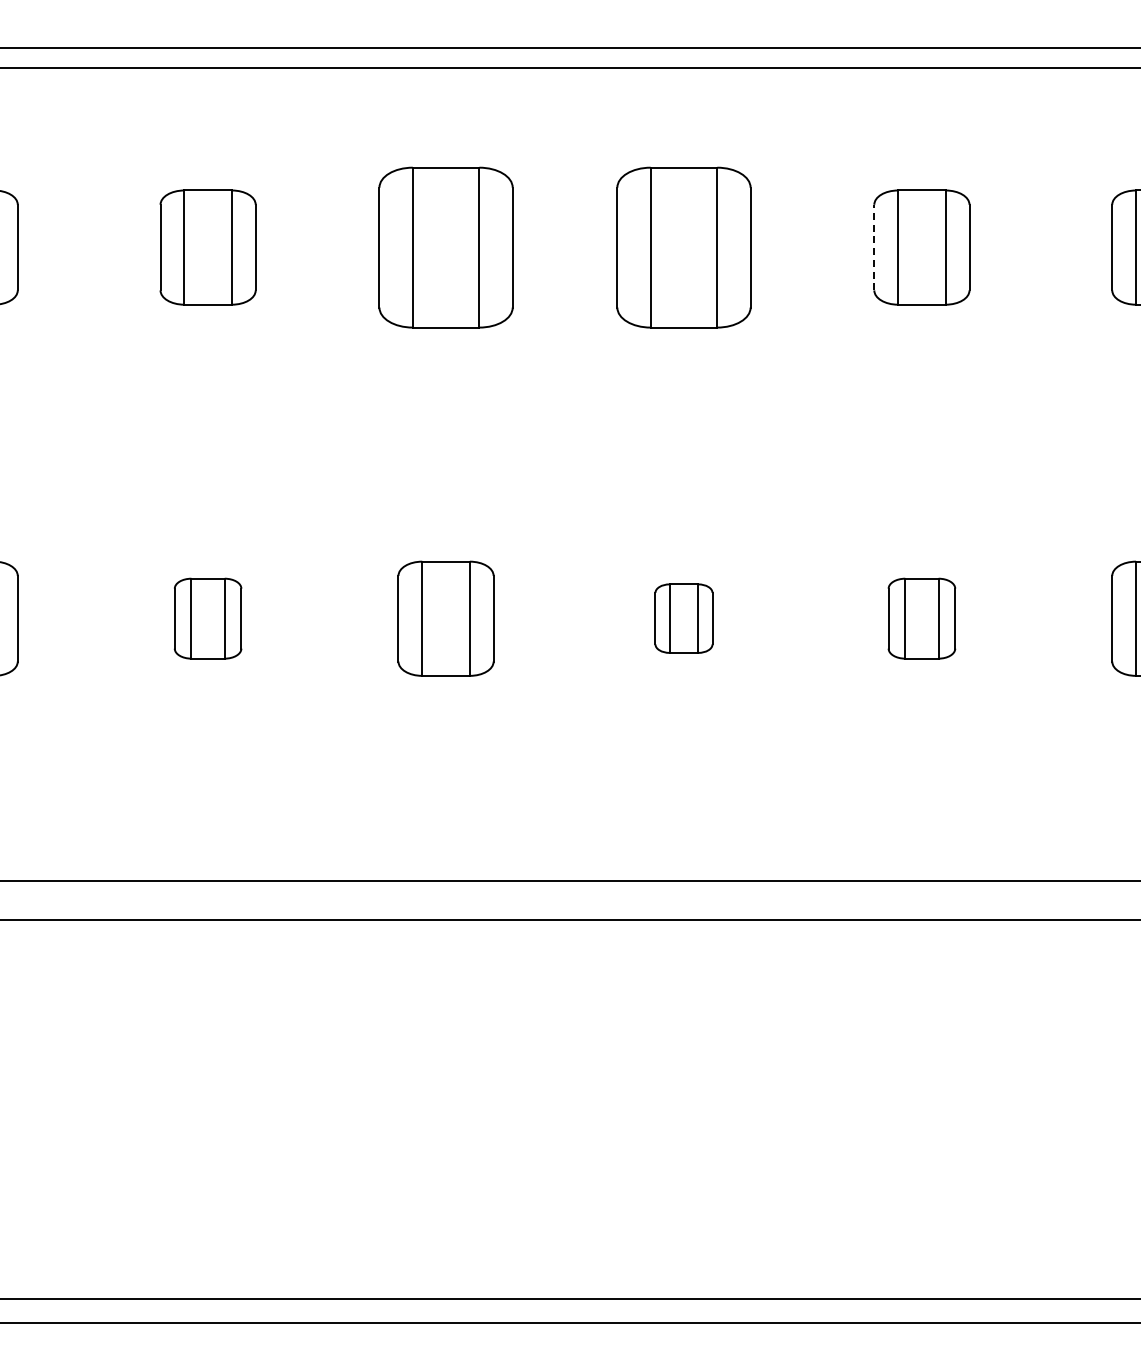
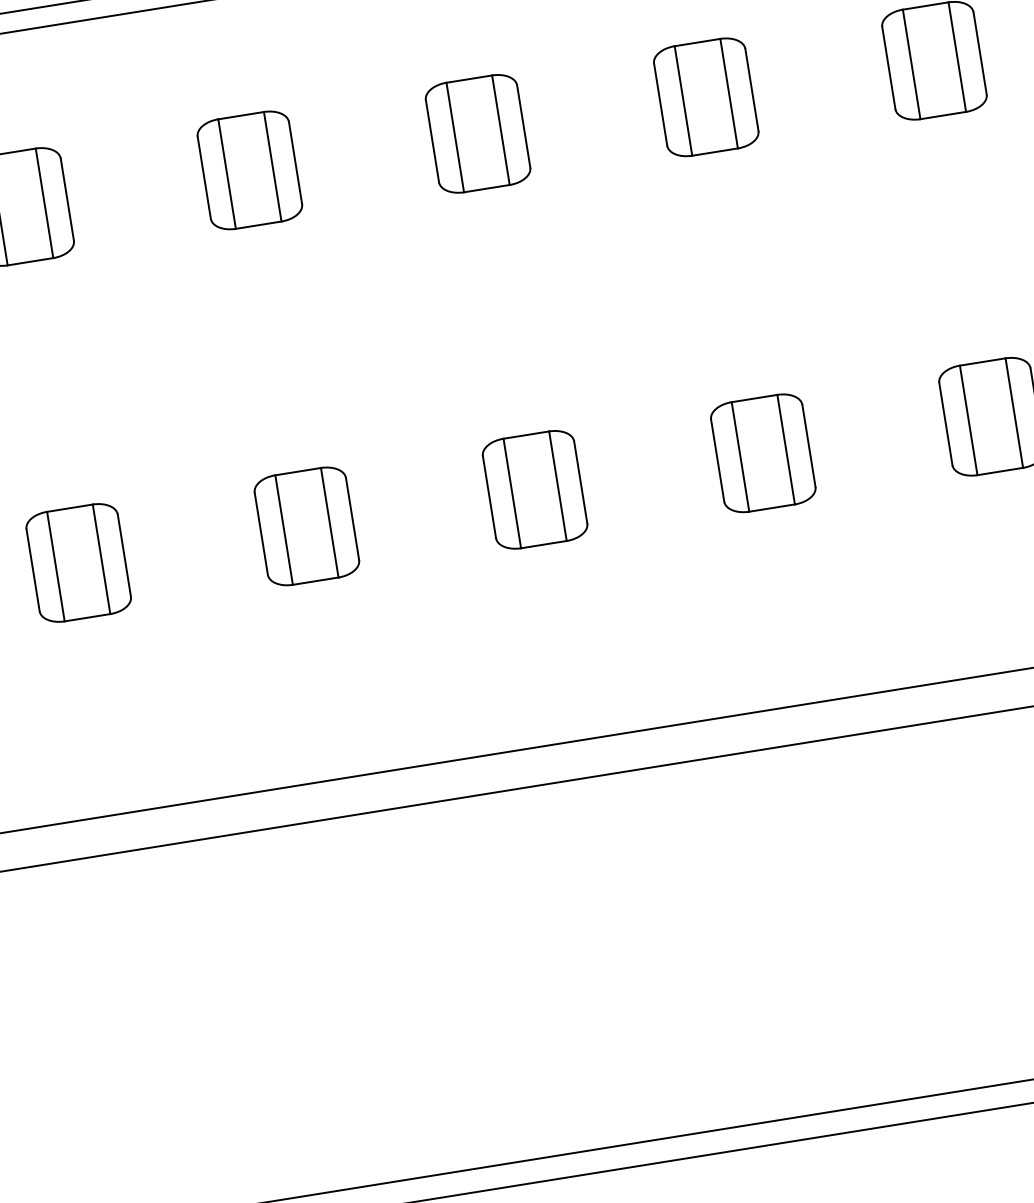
part: (445, 247) -> (249, 170), size x0.71
part: (683, 247) -> (477, 133), size x0.71
line: (874, 247) -> (660, 104), dashed -> solid
part: (207, 618) -> (78, 562), size x1.43
part: (683, 618) -> (534, 489), size x1.67
part: (921, 618) -> (762, 453), size x1.43

